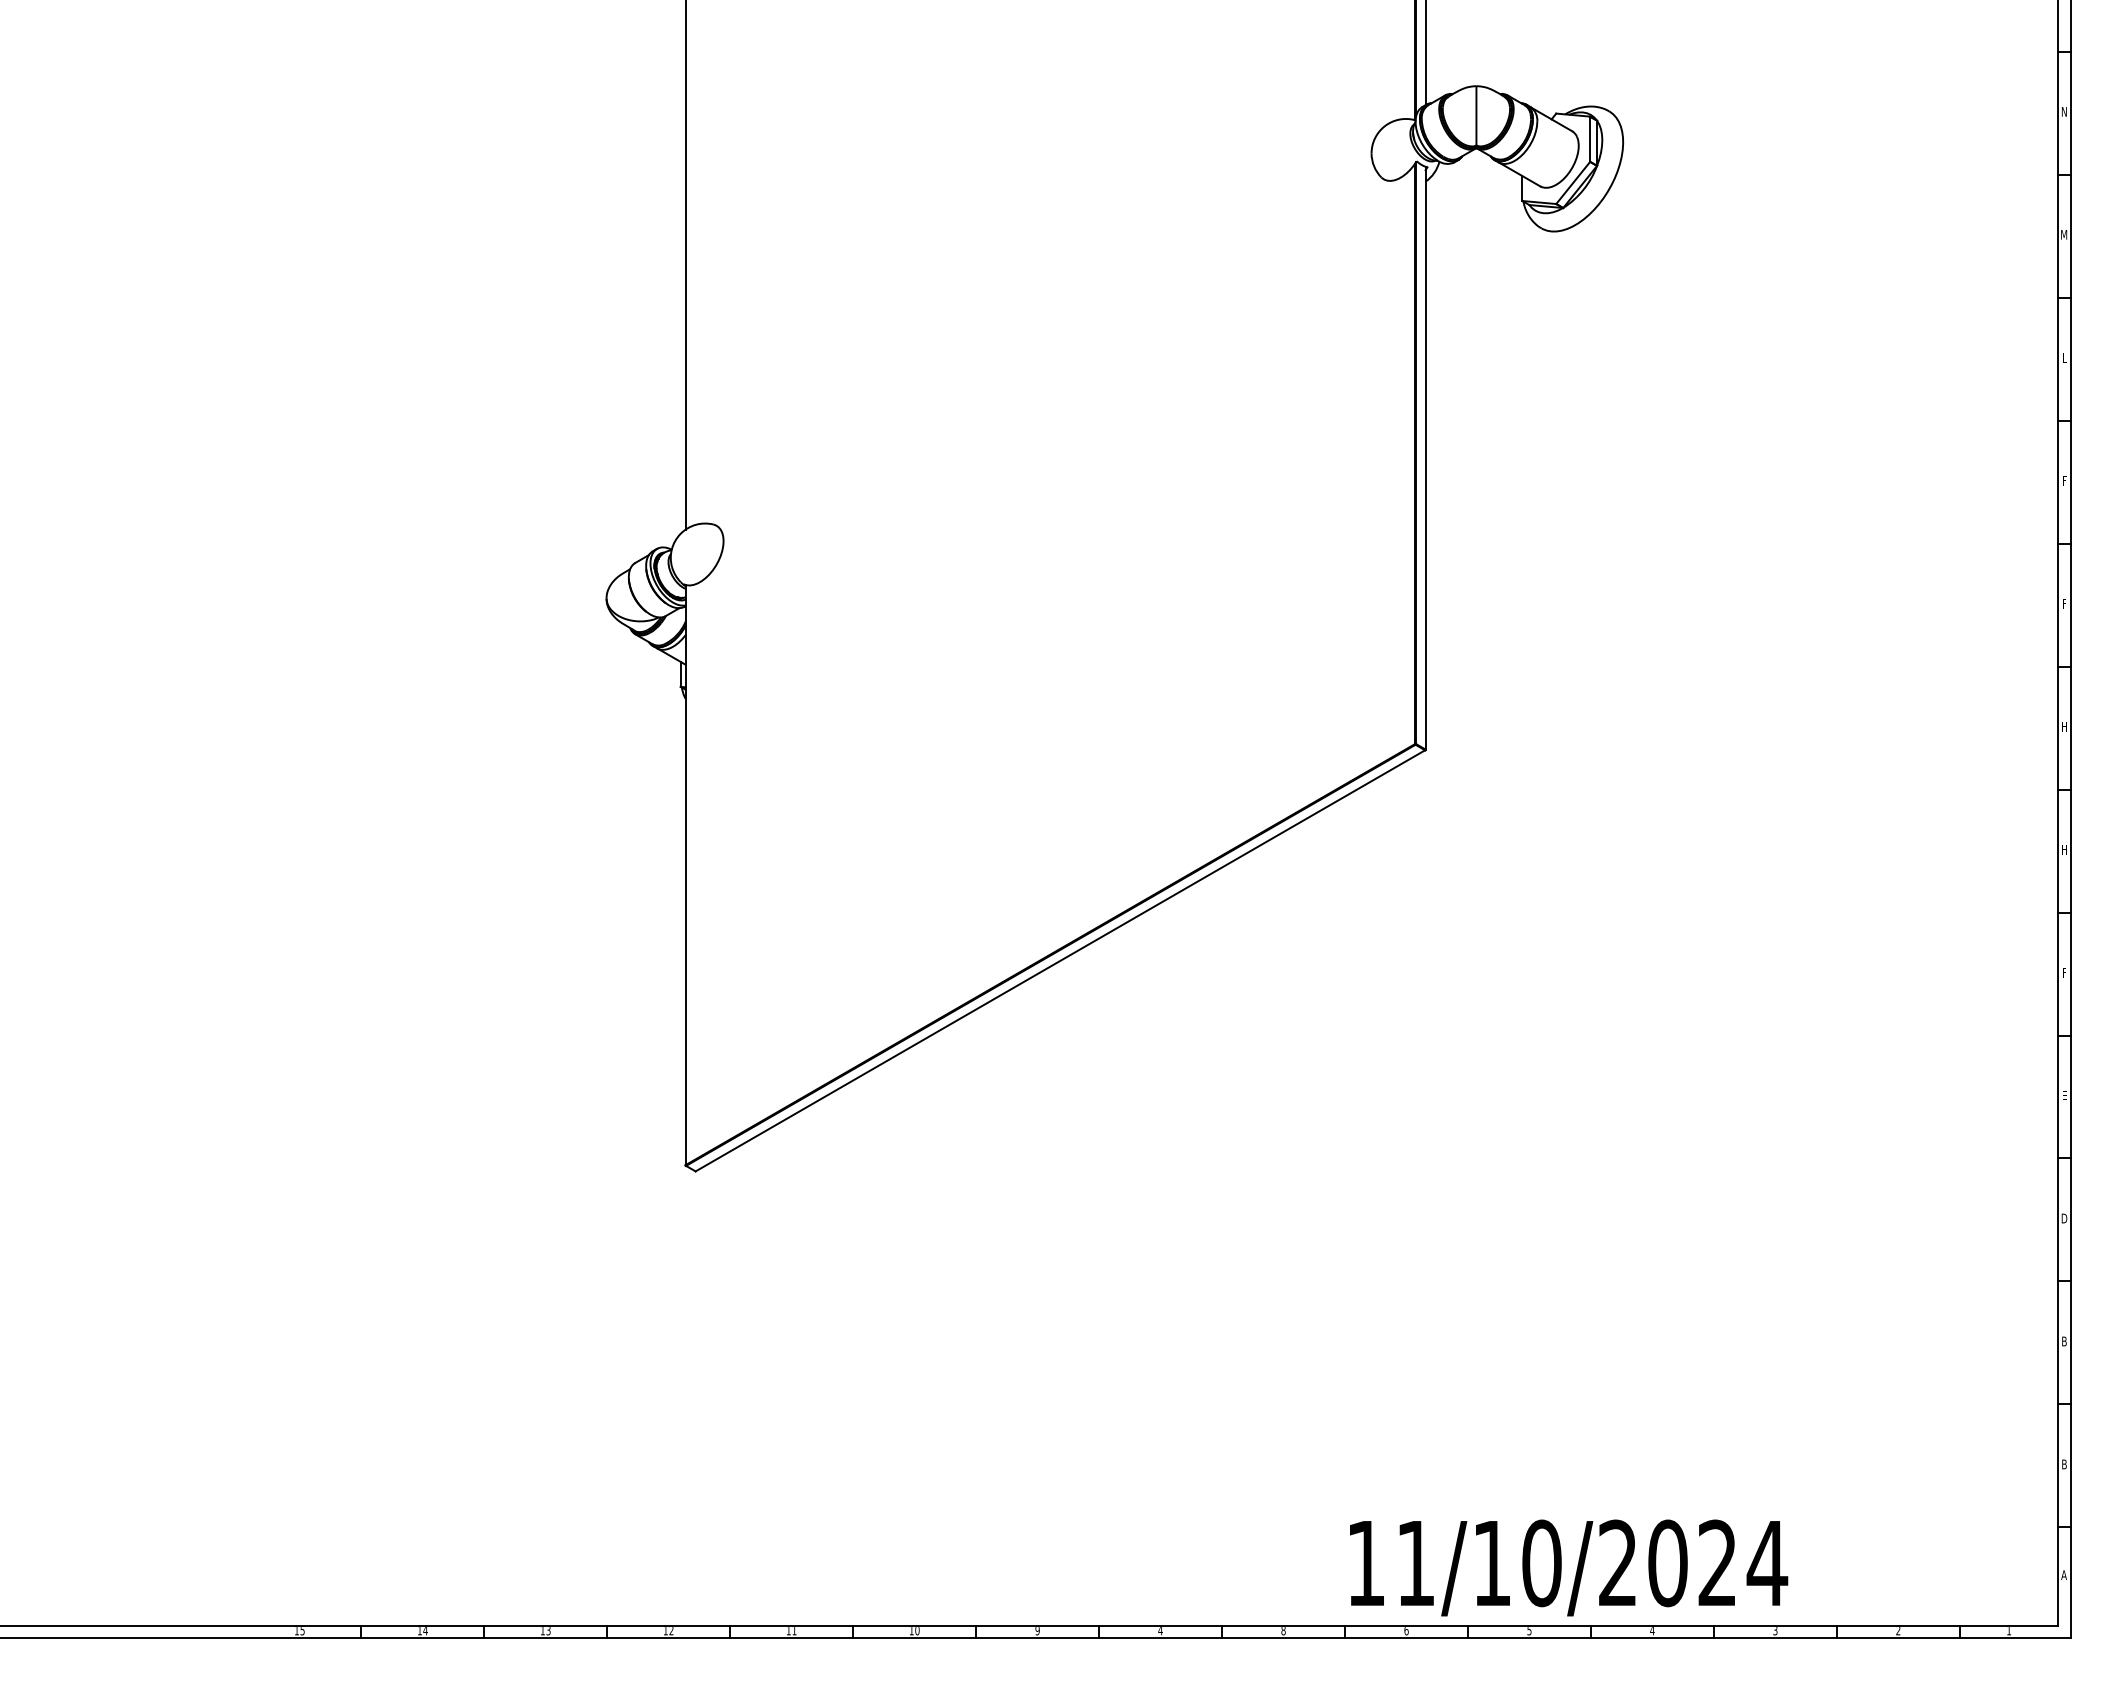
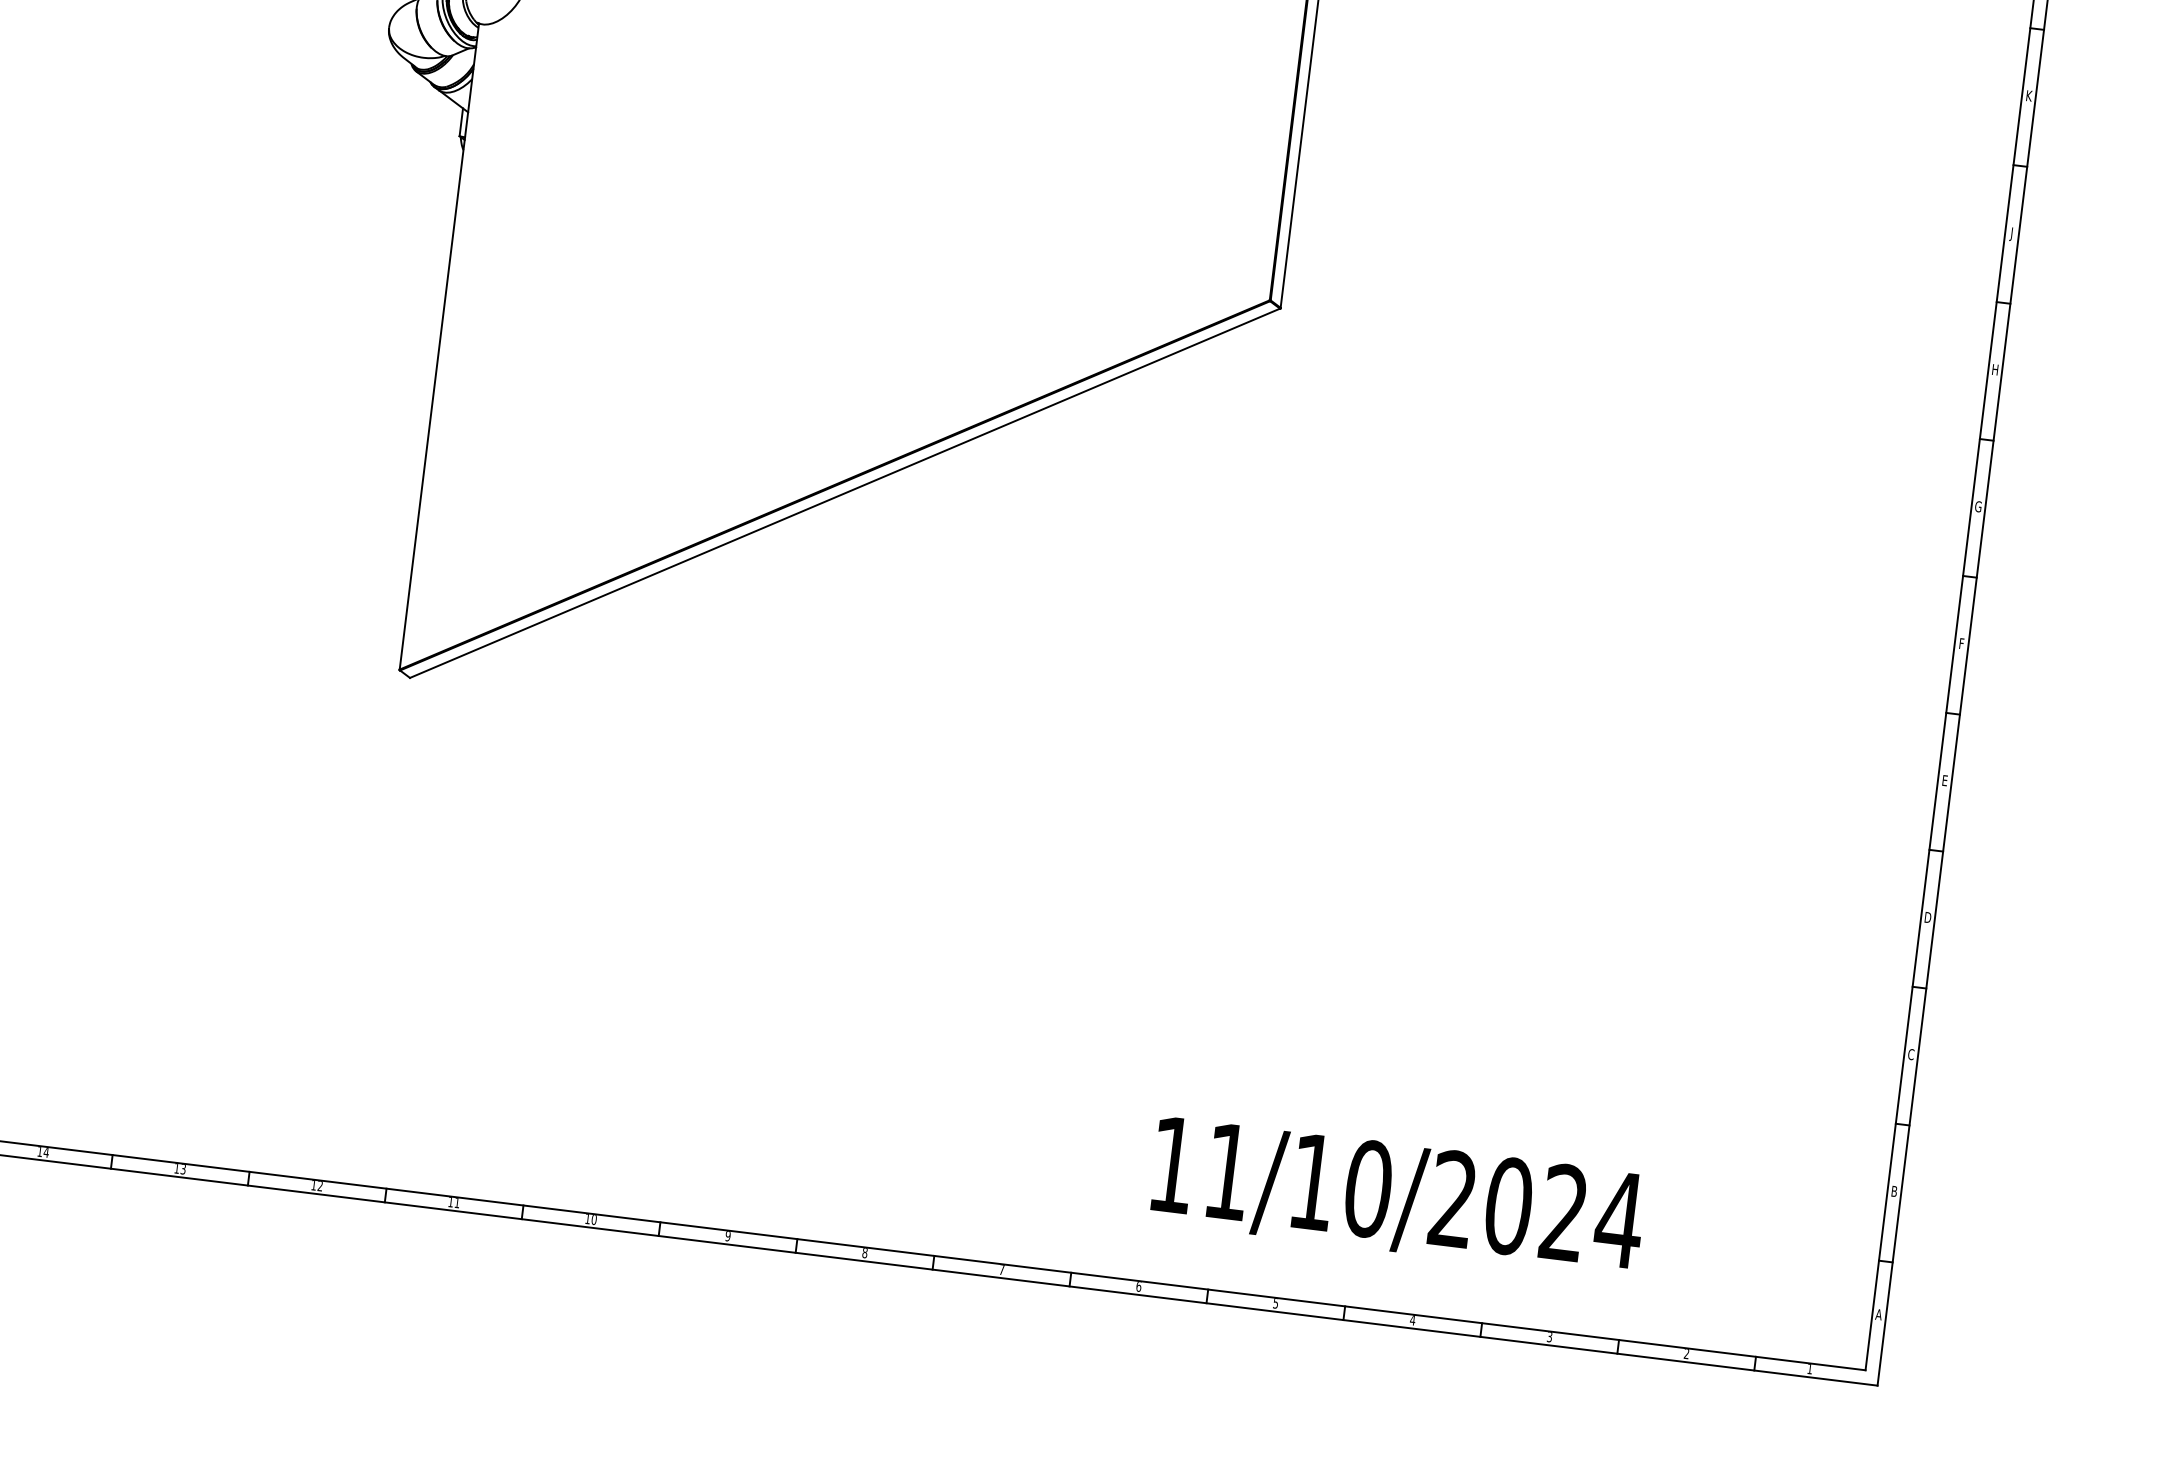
text: (2064, 480) -> (2029, 95), F -> K
text: (2063, 604) -> (2010, 233), F -> J
text: (2064, 849) -> (1978, 506), H -> G
text: (2063, 1341) -> (1910, 1054), B -> C
text: (1569, 1567) -> (1398, 1197), moved
text: (1160, 1631) -> (864, 1253), 4 -> 8
text: (1283, 1631) -> (1001, 1270), 8 -> 7

